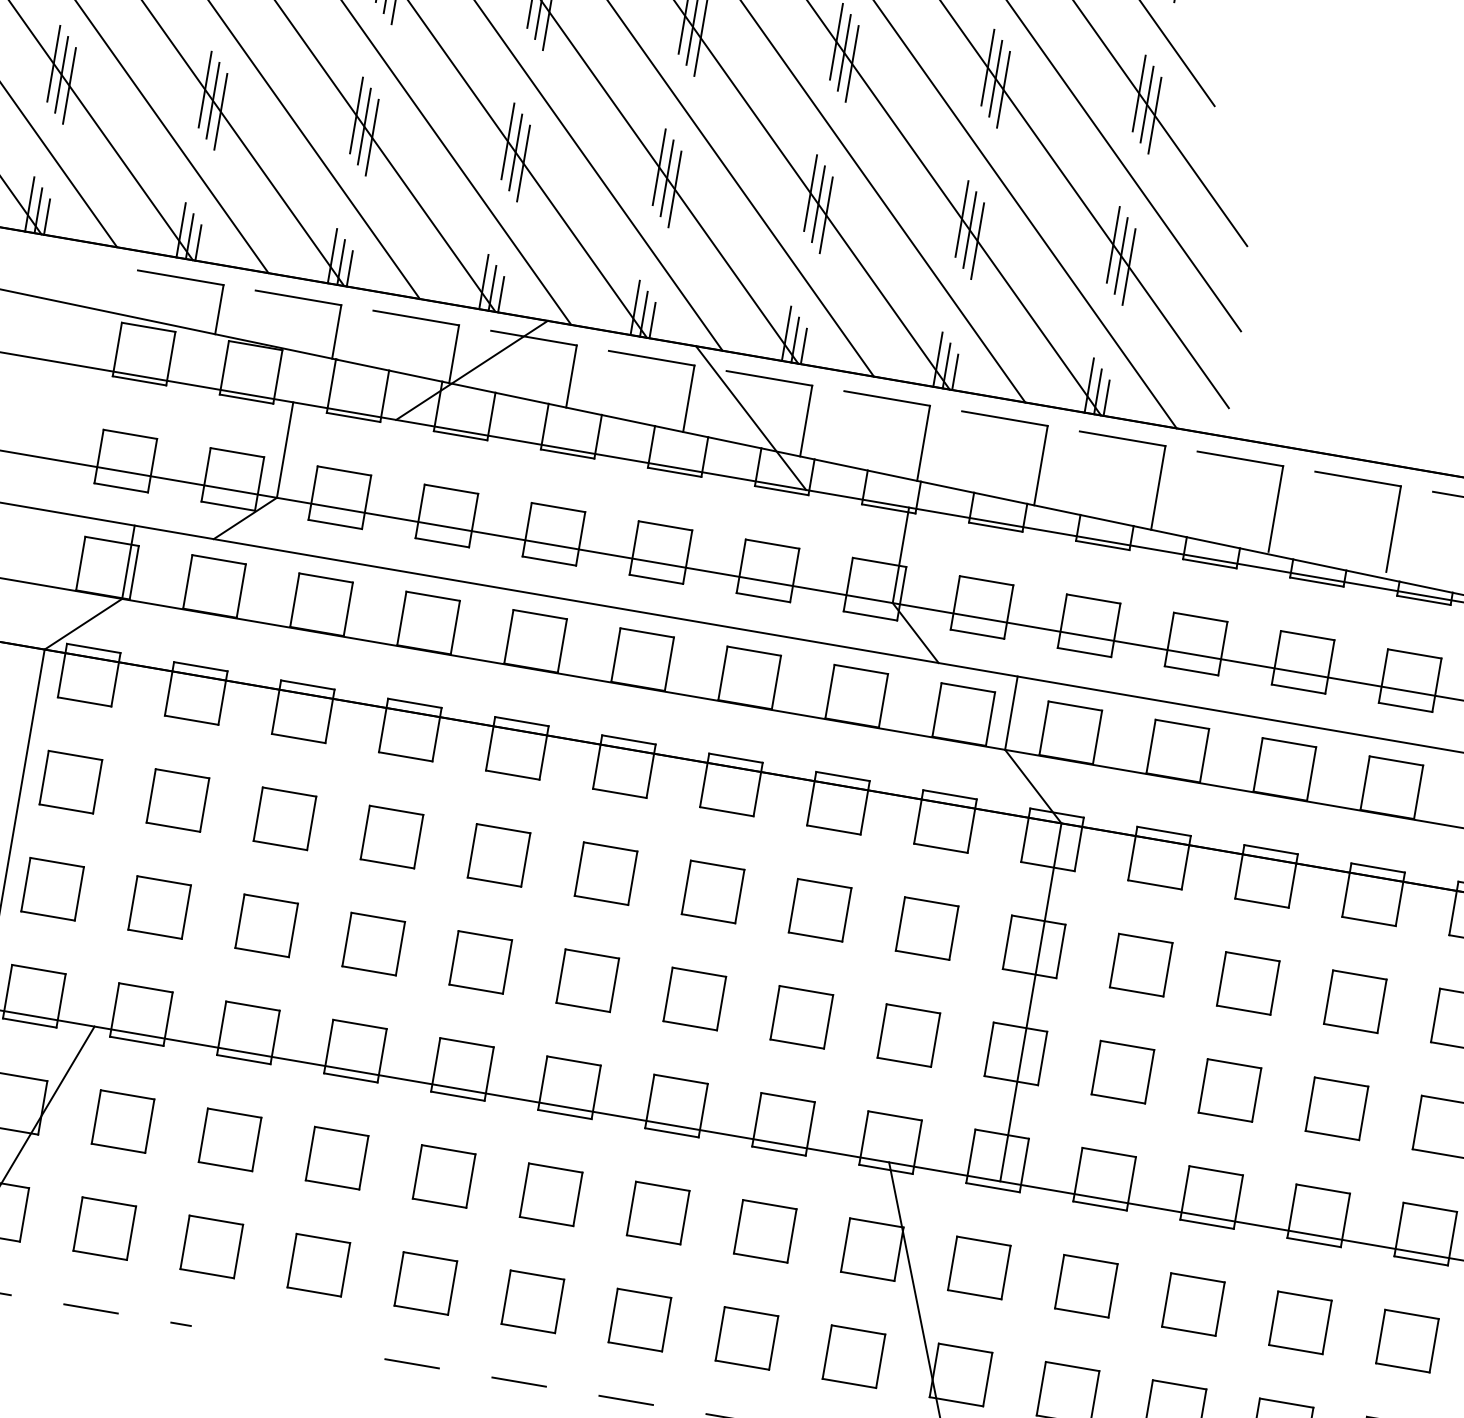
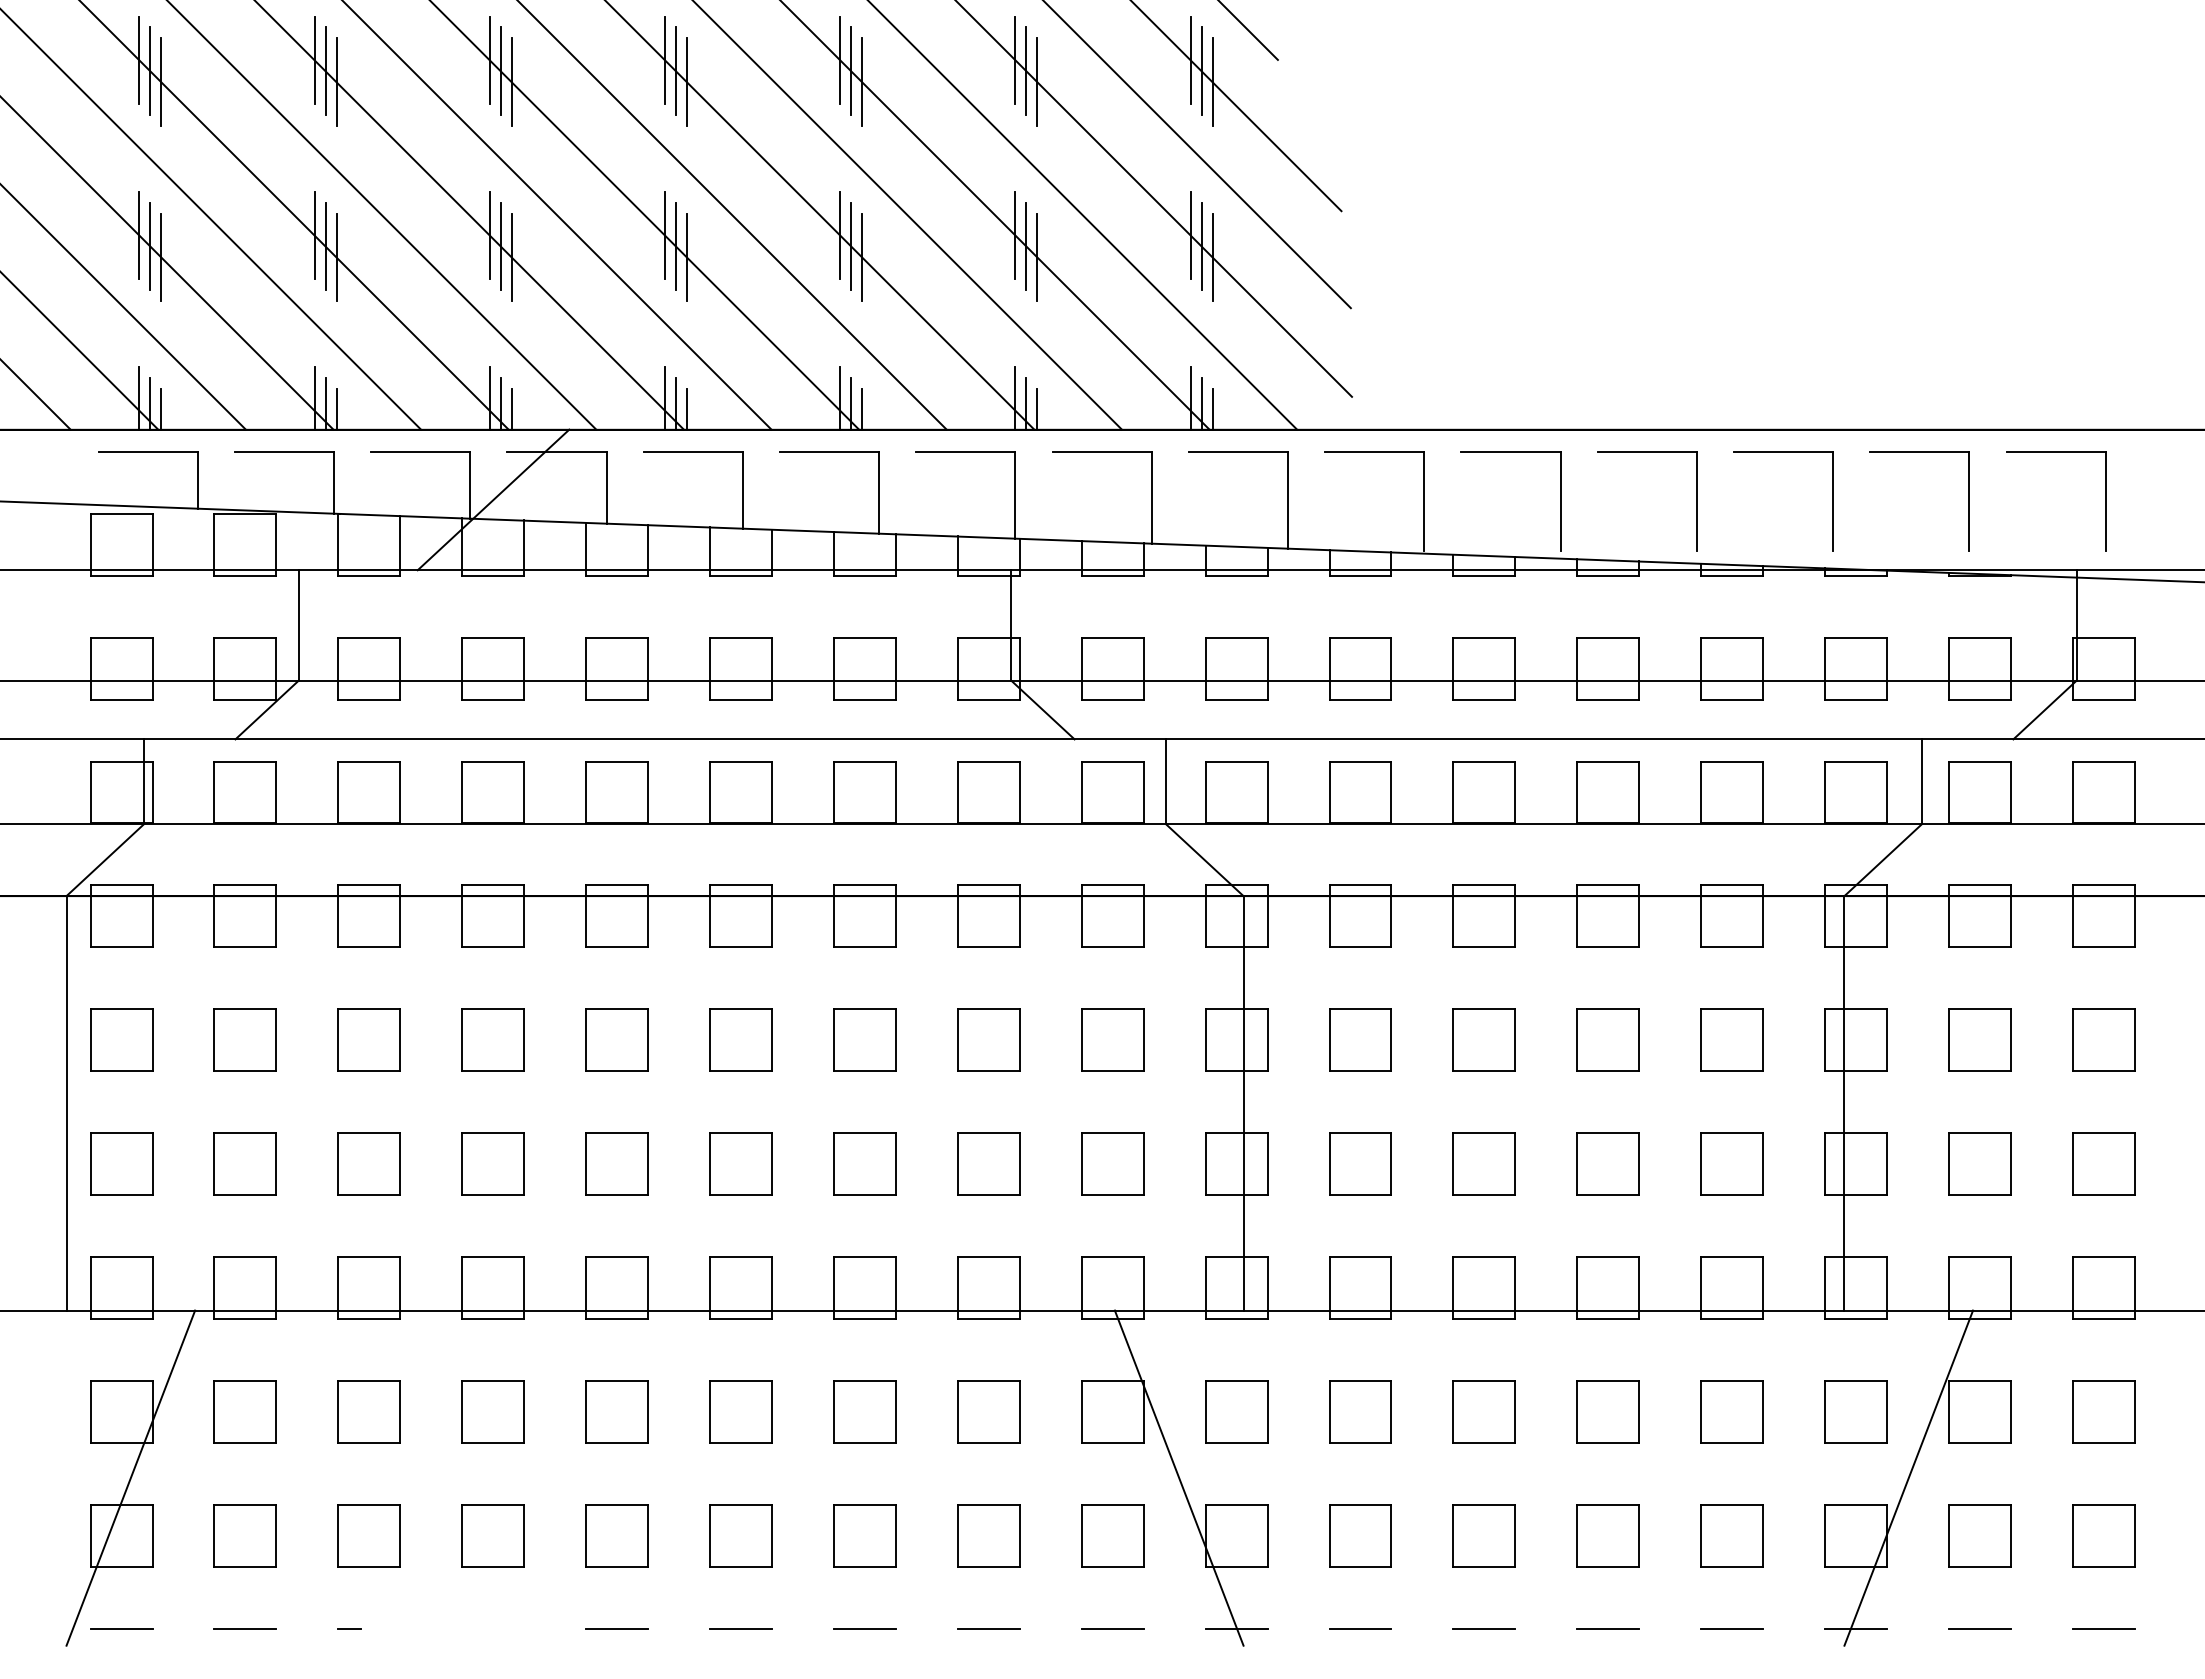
line: (751, 417) -> (816, 499), removed

